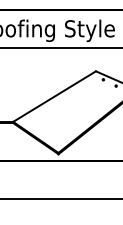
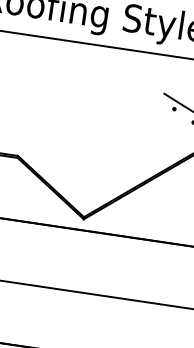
line: (54, 96) -> (90, 124), removed

